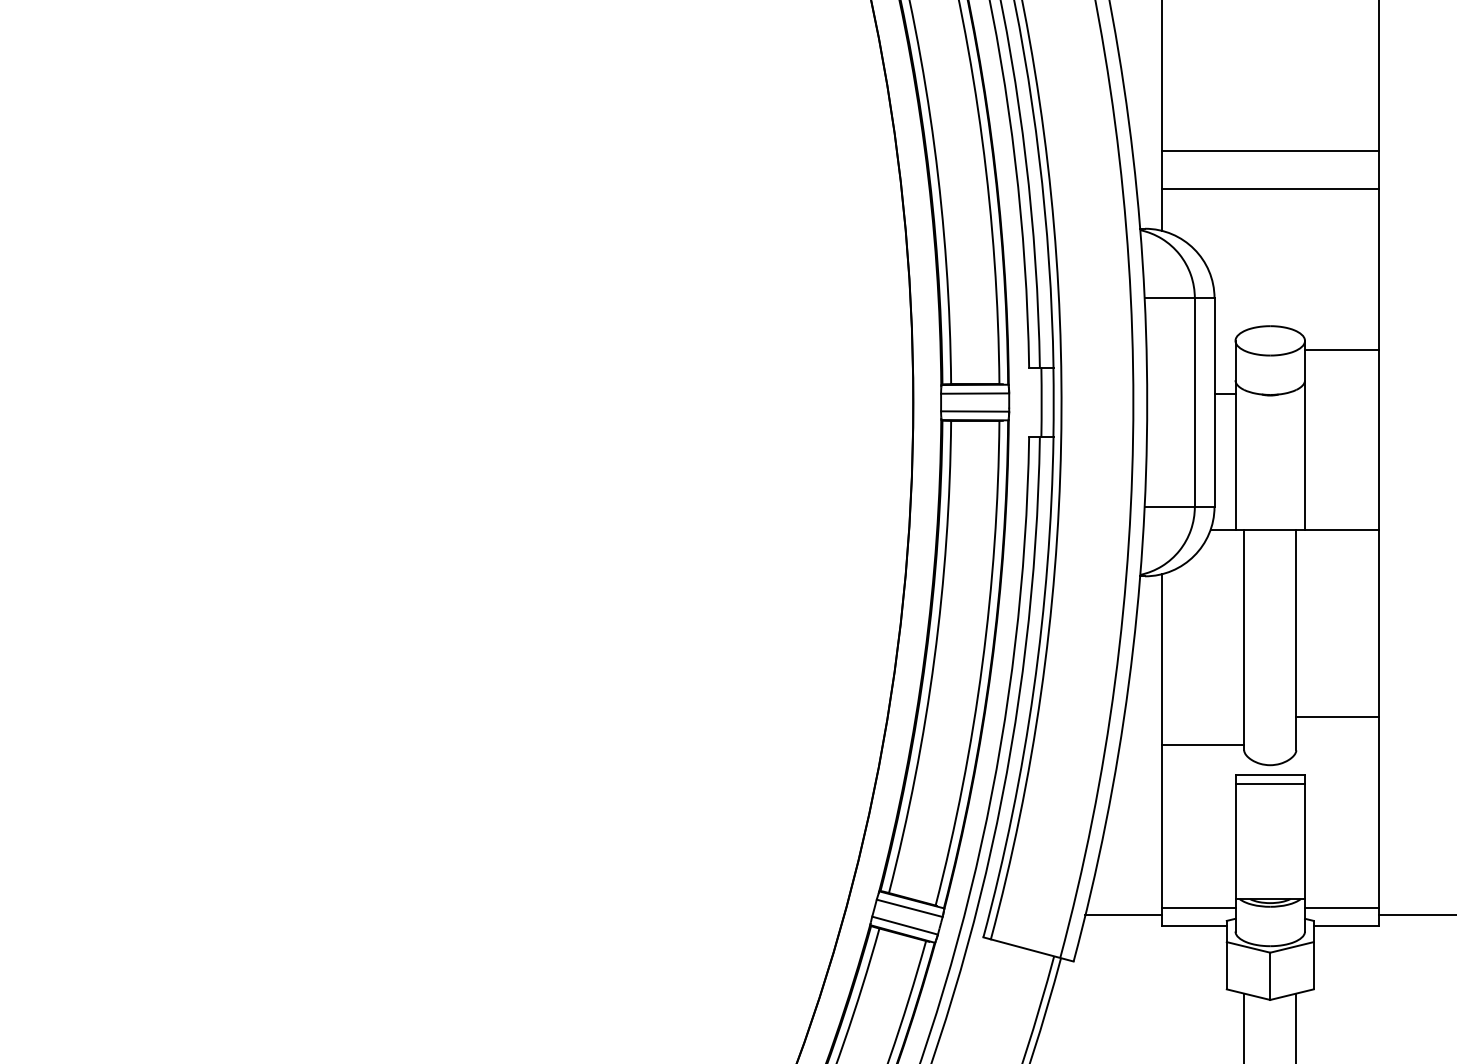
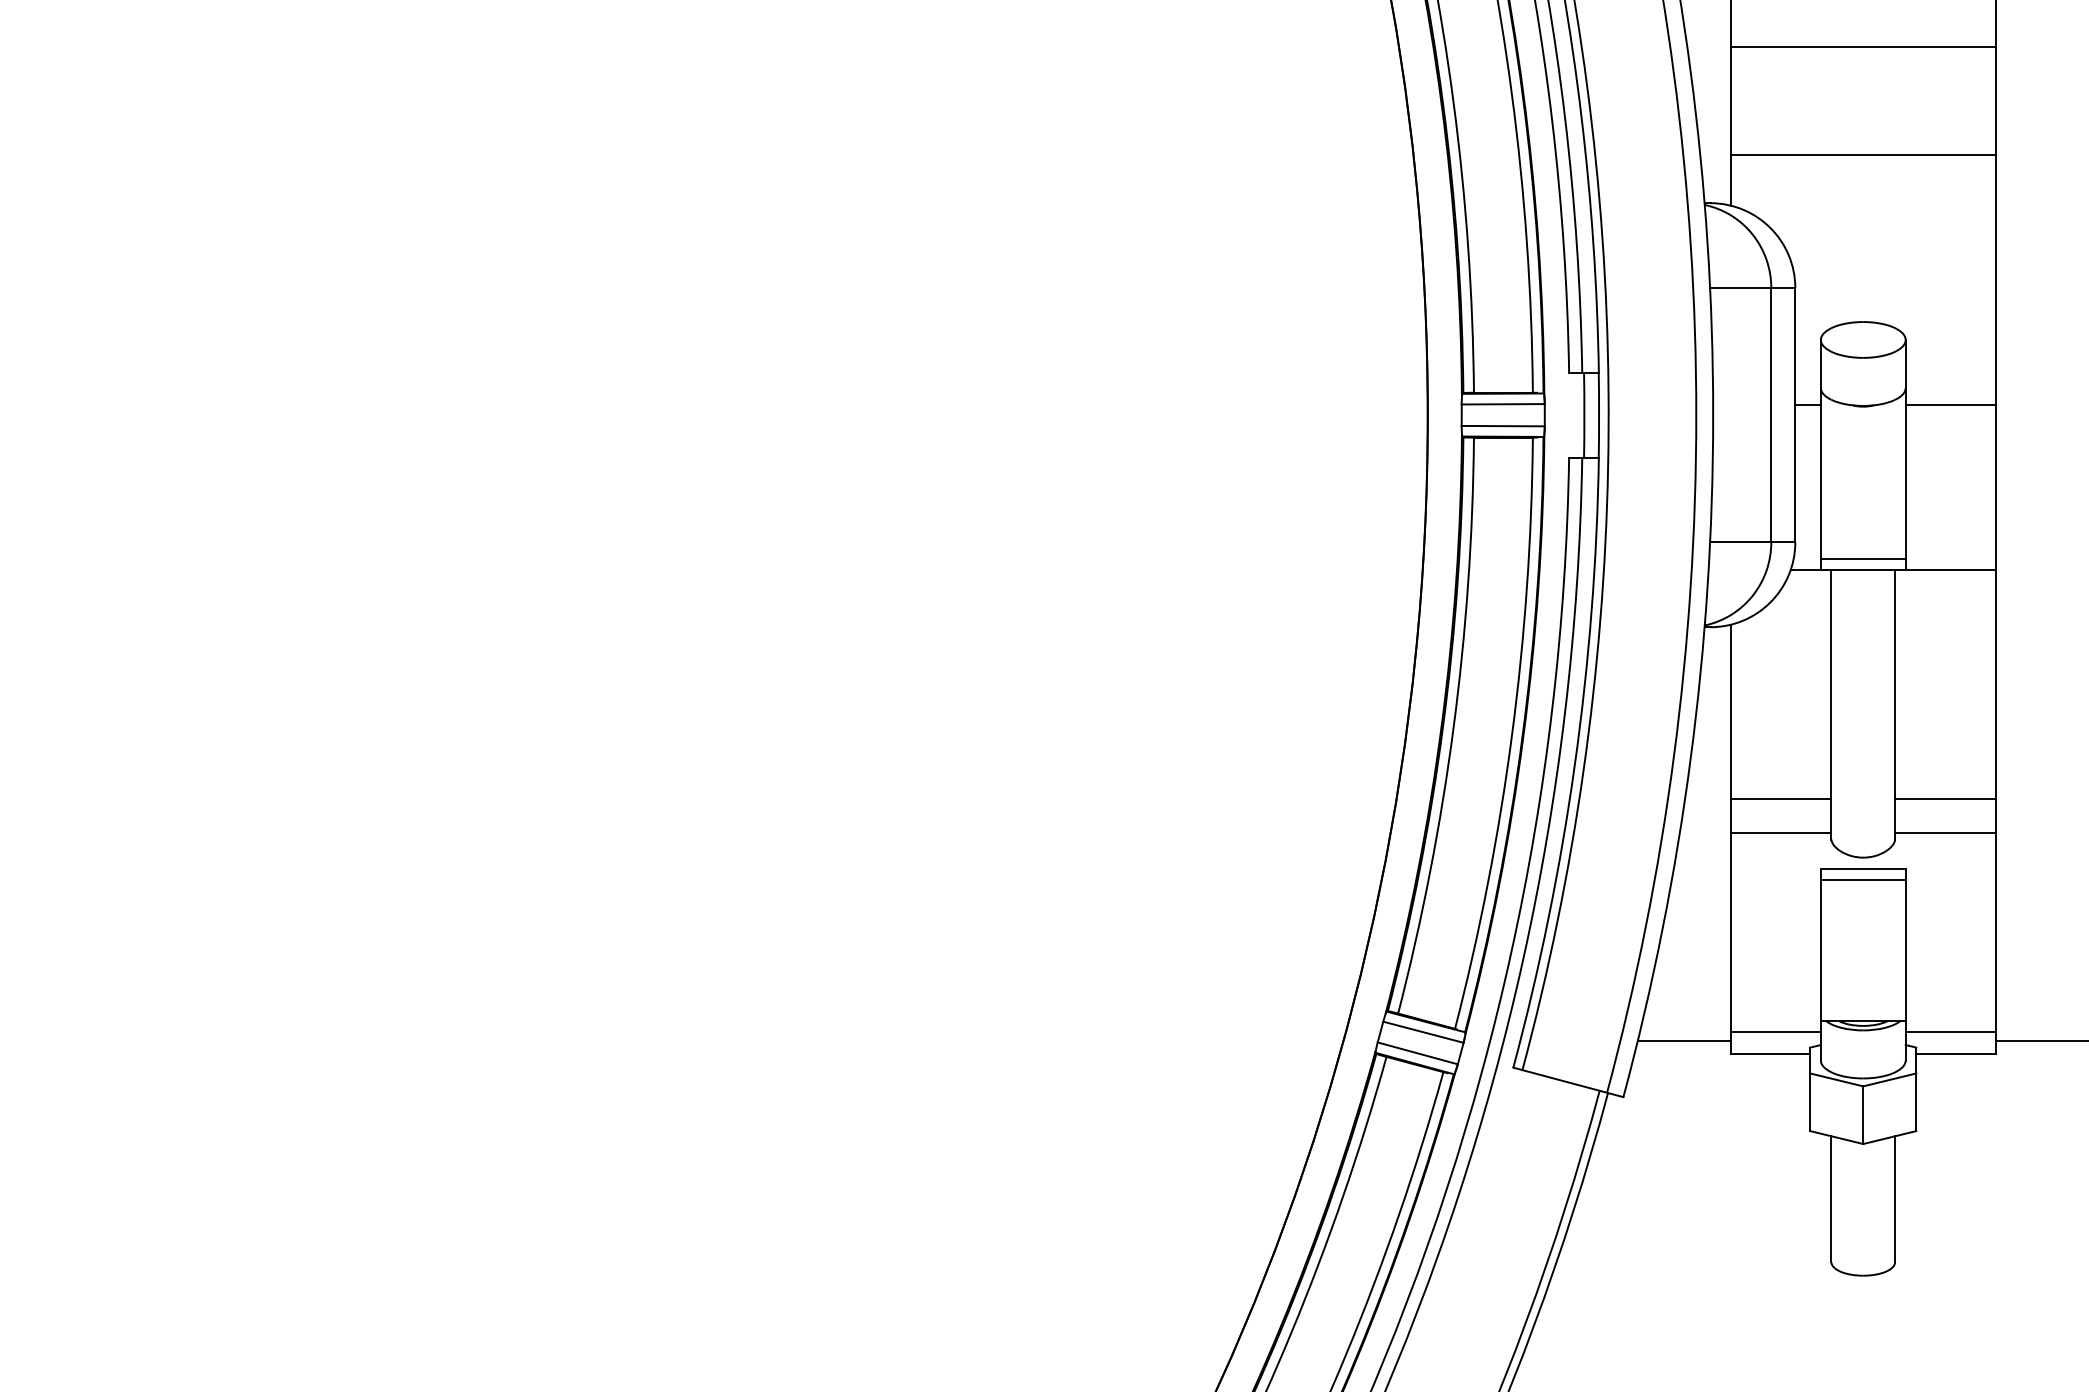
line: (1269, 151) -> (1862, 47), moved
line: (1341, 349) -> (1950, 404), moved
line: (1269, 520) -> (1862, 559), added
line: (1202, 717) -> (1780, 799), added
line: (1337, 744) -> (1945, 832), added

